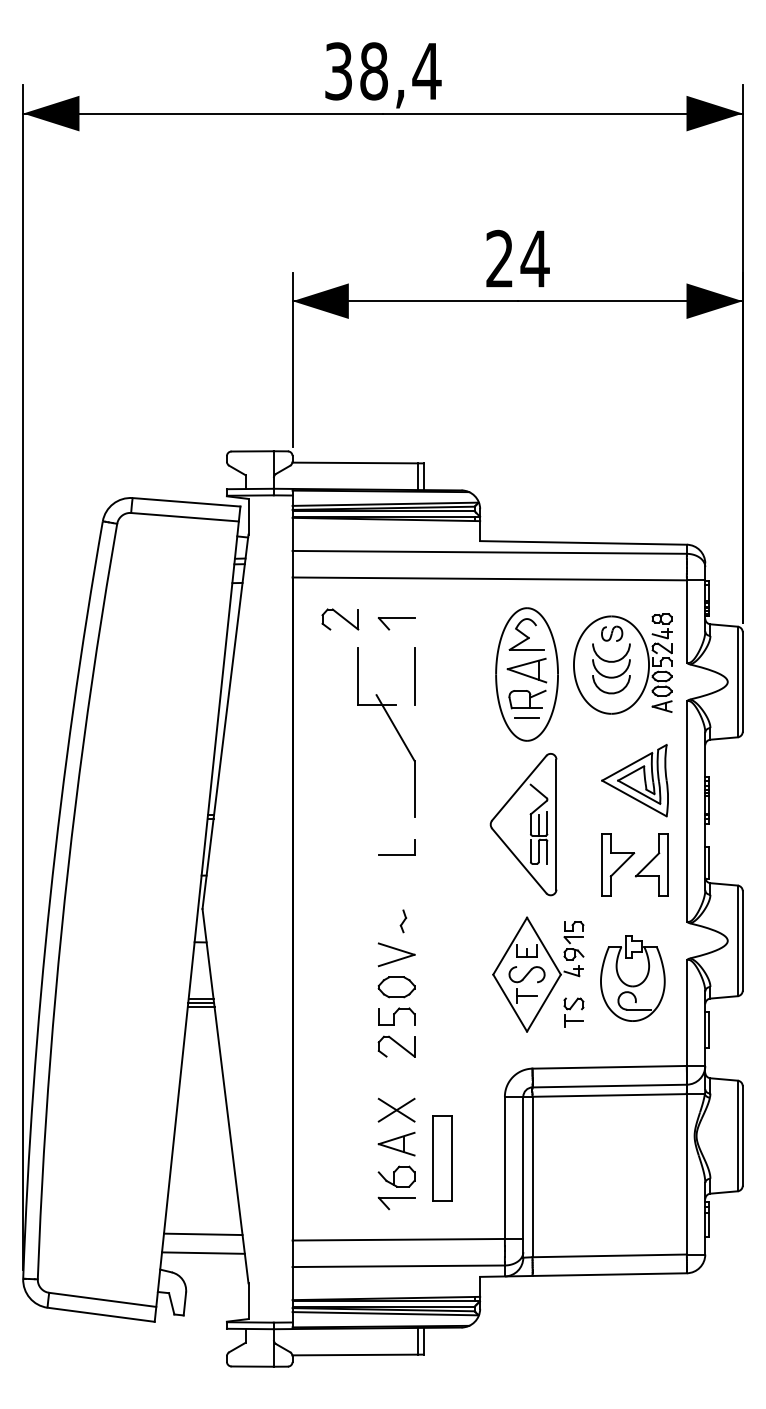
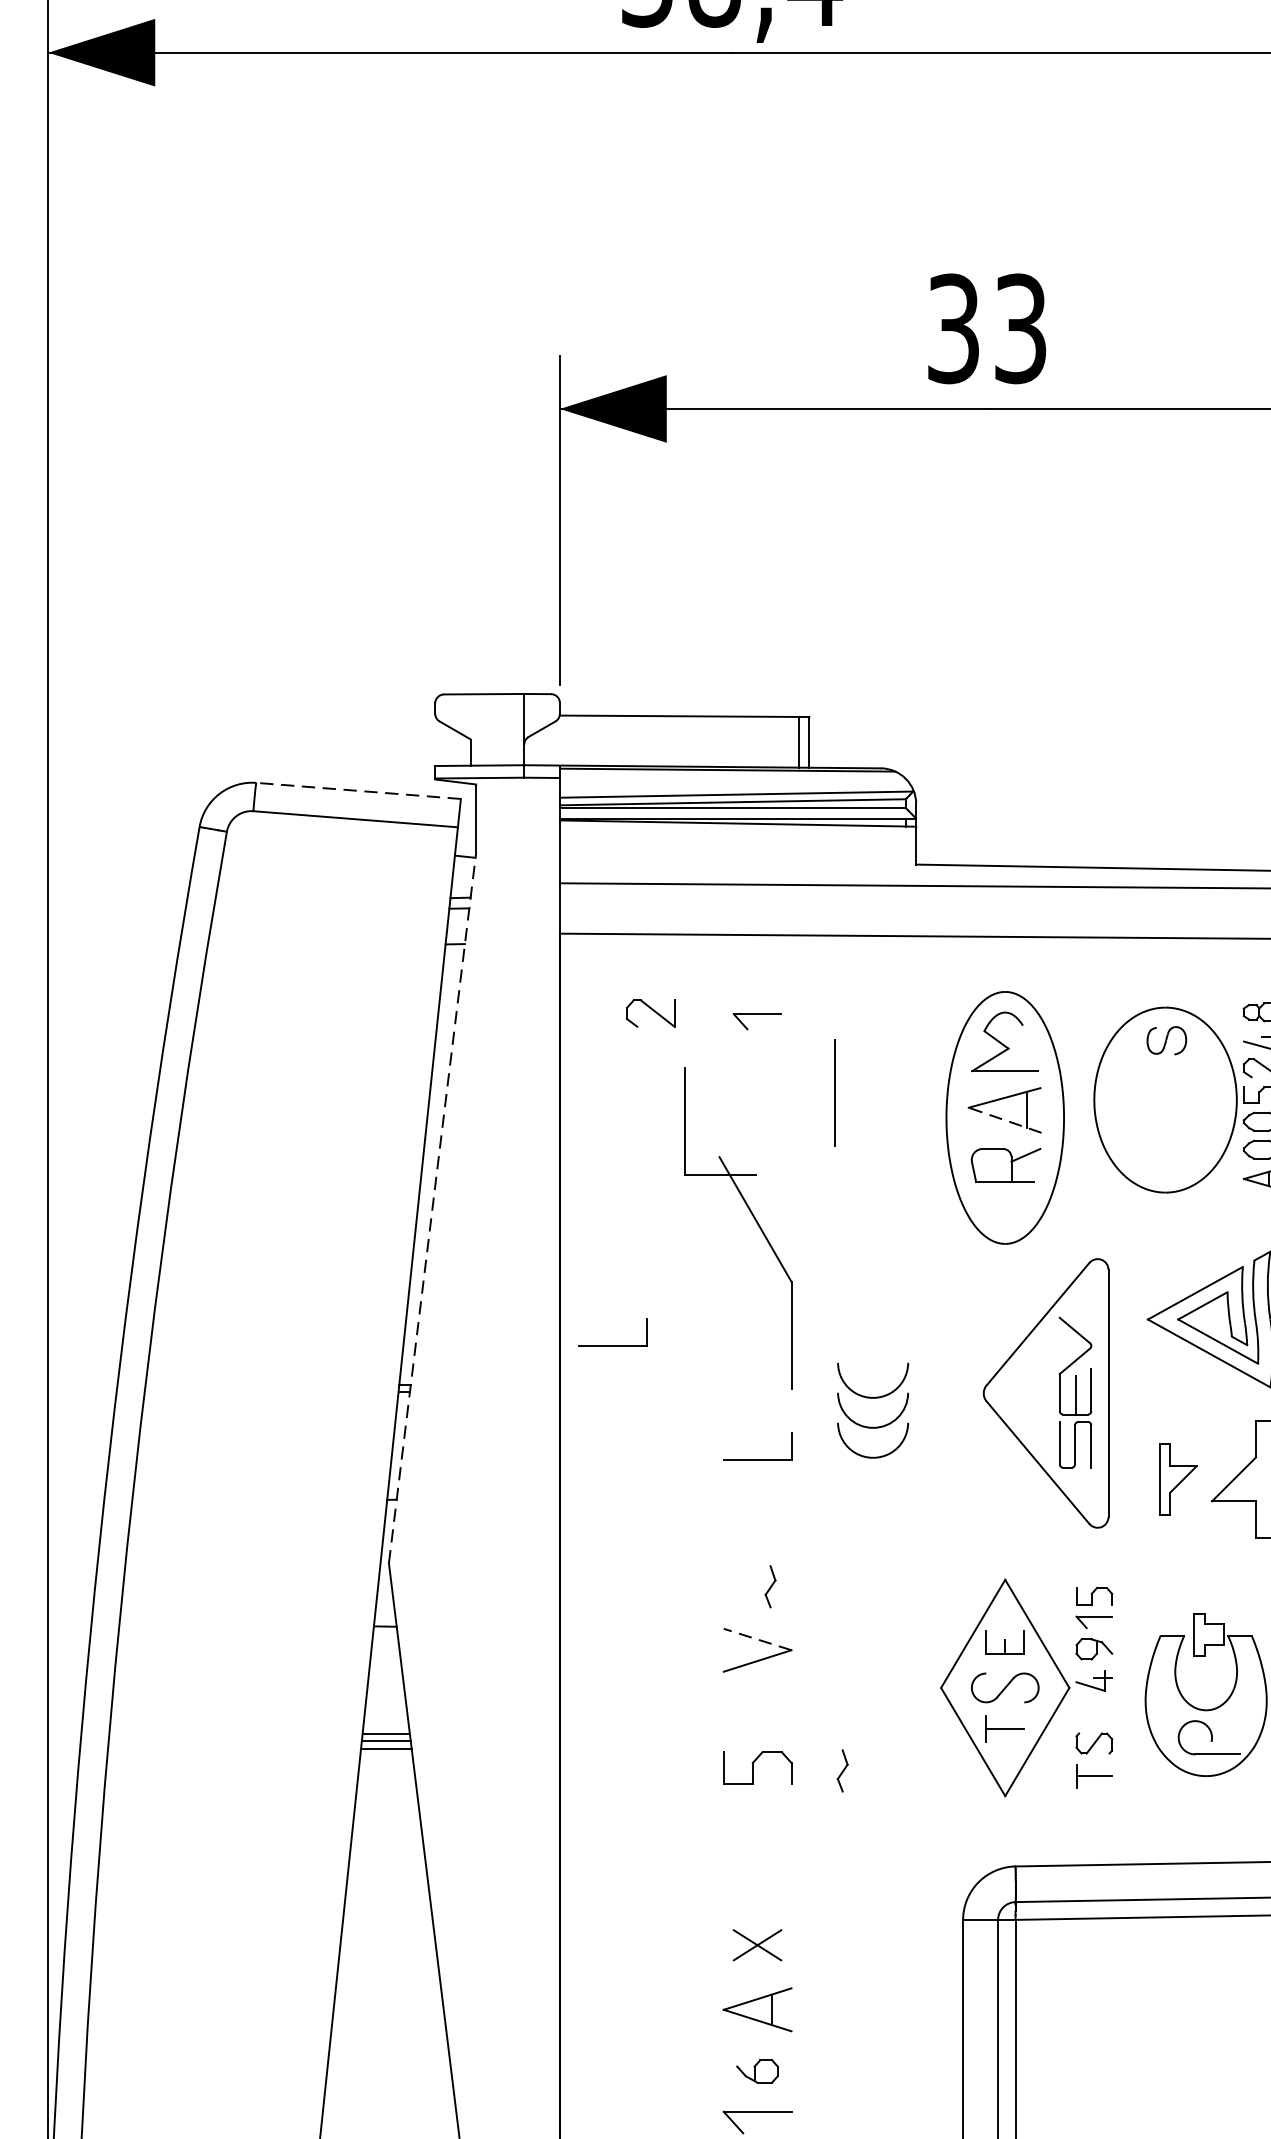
text: (517, 258) -> (987, 327), 24 -> 33
line: (186, 502) -> (358, 791), solid -> dashed
part: (340, 619) -> (650, 1013), size x0.7
part: (396, 623) -> (757, 1021), size x0.7
part: (611, 668) -> (873, 1410), moved
line: (526, 675) -> (1004, 1119), solid -> dashed
line: (414, 676) -> (835, 1093), moved
line: (527, 717) -> (1006, 1199), removed
line: (225, 721) -> (432, 1207), solid -> dashed
part: (320, 794) -> (612, 1345), added
part: (523, 824) -> (1045, 1393), moved
part: (618, 864) -> (1178, 1478), size x0.6
line: (396, 949) -> (757, 1640), solid -> dashed
part: (396, 987) -> (757, 1712), removed
part: (441, 1018) -> (842, 1771), added
part: (396, 1046) -> (757, 1824), removed
part: (396, 1109) -> (757, 1944), size x0.7
part: (442, 1158) -> (844, 2037), removed
part: (396, 1176) -> (757, 2071), size x0.6

